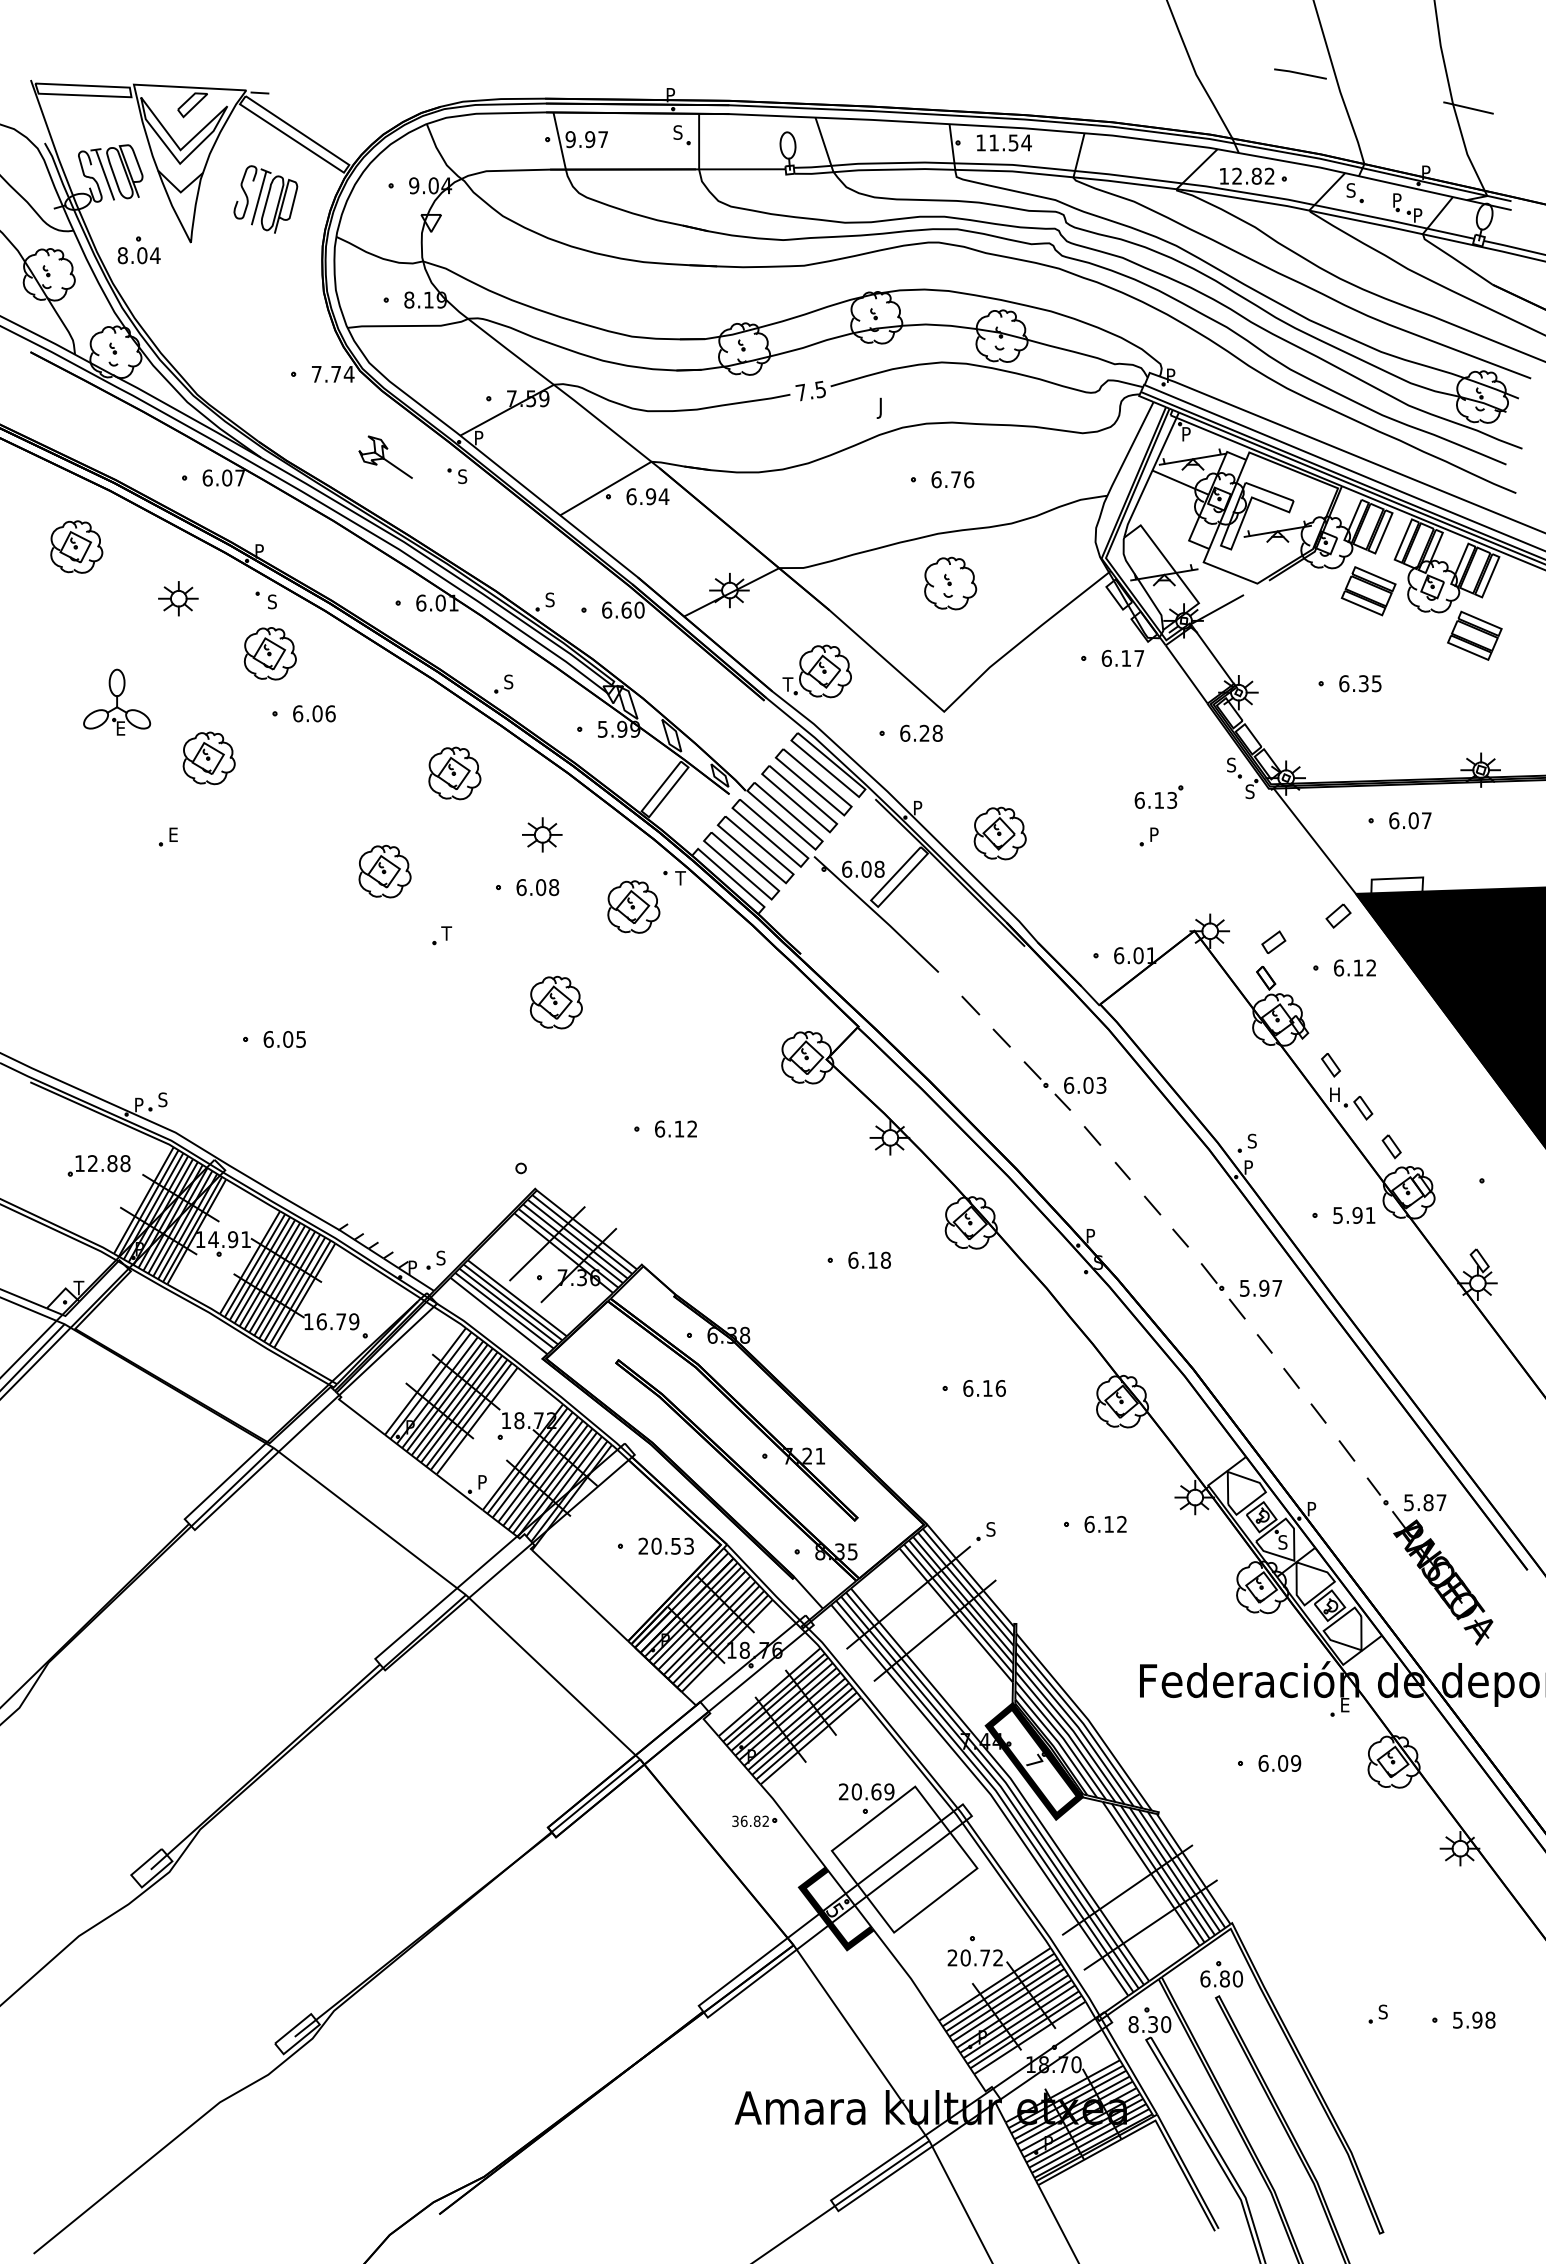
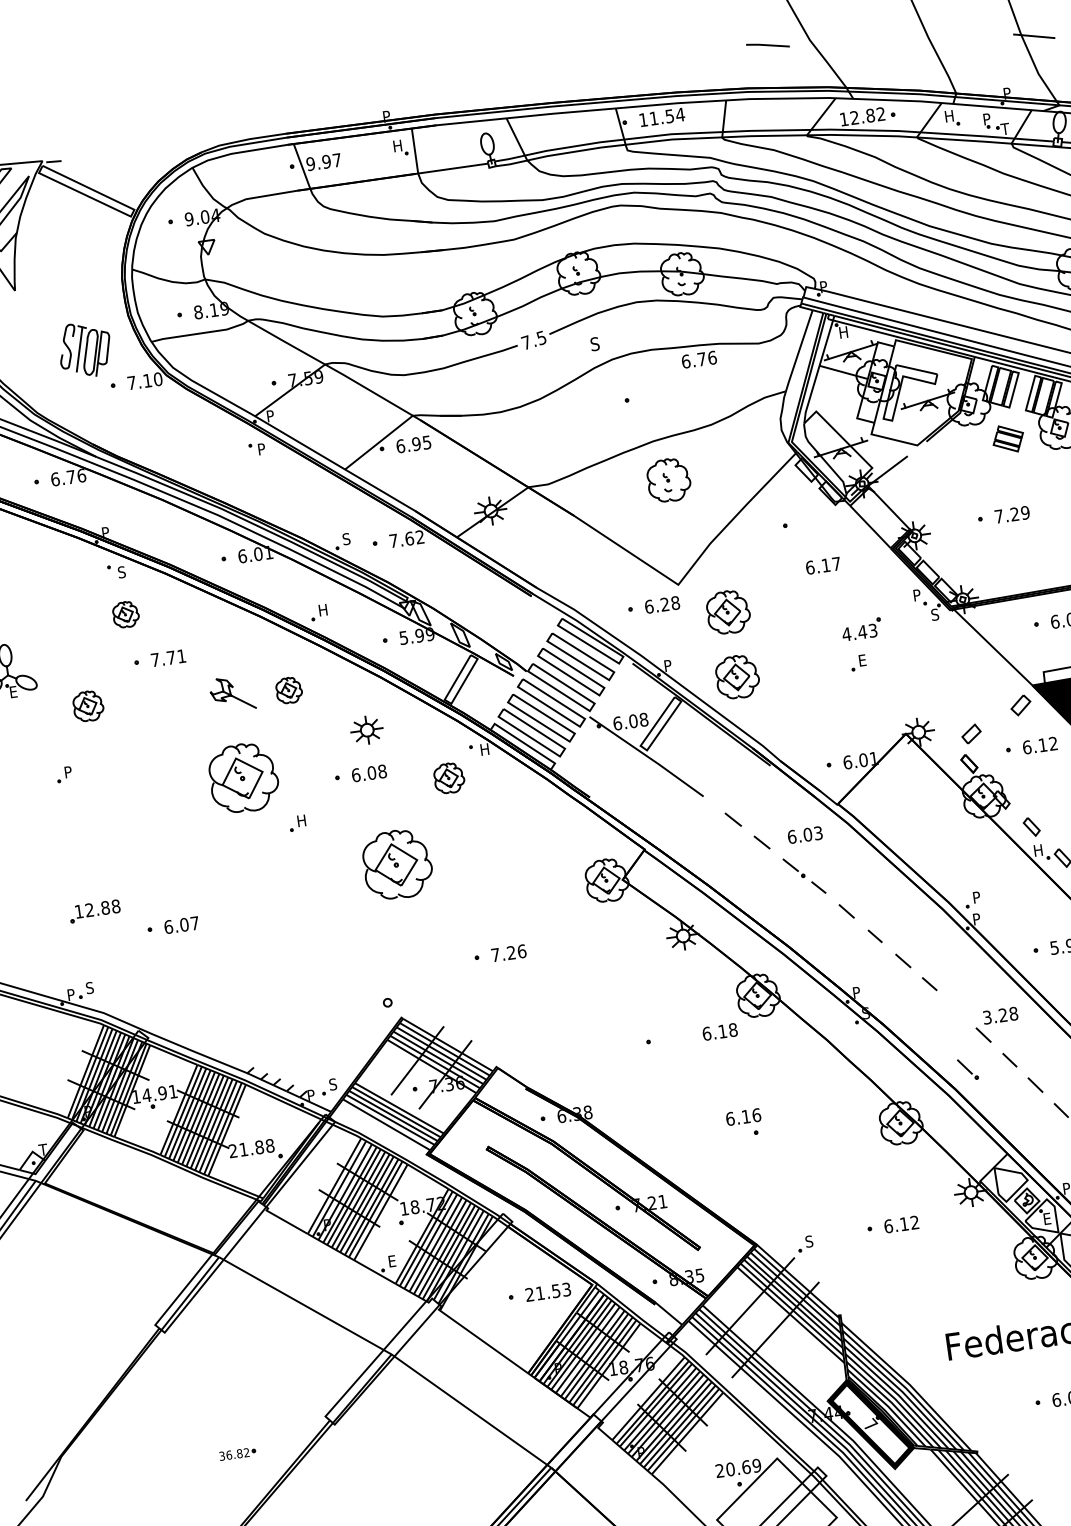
line: (1300, 73) -> (767, 45), moved
text: (678, 132) -> (397, 146), S -> H
text: (1351, 190) -> (948, 116), S -> H
part: (265, 199) -> (84, 350), moved
text: (1417, 215) -> (1005, 129), P -> T
text: (342, 373) -> (152, 379), 7.74 -> 7.10
text: (882, 407) -> (593, 345), J -> S
text: (1188, 434) -> (844, 332), P -> H
curve: (384, 456) -> (231, 693), moved
text: (462, 476) -> (261, 449), S -> P
text: (233, 477) -> (76, 476), 6.07 -> 6.76
text: (952, 479) -> (698, 359), moved
text: (663, 496) -> (426, 442), 6.94 -> 6.95
part: (1368, 591) -> (1008, 439), size x0.7
part: (178, 598) -> (45, 580), removed
text: (623, 609) -> (407, 538), 6.60 -> 7.62
part: (269, 653) -> (125, 614), size x0.6
text: (1122, 658) -> (822, 565), moved
part: (816, 671) -> (570, 566), removed
text: (509, 681) -> (322, 609), S -> H
text: (1360, 683) -> (1012, 514), 6.35 -> 7.29
text: (314, 713) -> (168, 657), 6.06 -> 7.71
part: (999, 753) -> (727, 612), added
part: (208, 758) -> (87, 706), size x0.7
text: (1231, 764) -> (916, 594), S -> P
part: (454, 773) -> (288, 690), size x0.6
text: (1149, 800) -> (854, 633), 6.13 -> 4.43
text: (174, 834) -> (69, 771), E -> P
text: (1155, 834) -> (863, 660), P -> E
part: (384, 871) -> (243, 777), size x1.6
text: (680, 878) -> (483, 749), T -> H
part: (633, 906) -> (448, 777), size x0.7
text: (446, 933) -> (300, 821), T -> H
part: (555, 1002) -> (396, 864), size x1.6
text: (300, 1039) -> (194, 923), 6.05 -> 6.07
text: (1085, 1085) -> (805, 835), moved
text: (676, 1128) -> (509, 952), 6.12 -> 7.26
text: (1251, 1140) -> (975, 897), S -> P
part: (98, 1165) -> (94, 911), moved
text: (869, 1259) -> (719, 1031), moved
part: (1212, 1276) -> (967, 1069), moved
text: (1261, 1287) -> (1000, 1014), 5.97 -> 3.28
text: (331, 1321) -> (251, 1148), 16.79 -> 21.88
text: (984, 1388) -> (743, 1117), moved
text: (483, 1482) -> (393, 1261), P -> E
text: (1282, 1542) -> (1046, 1219), S -> E
text: (656, 1545) -> (540, 1292), 20.53 -> 21.53
part: (754, 1820) -> (237, 1453), moved

